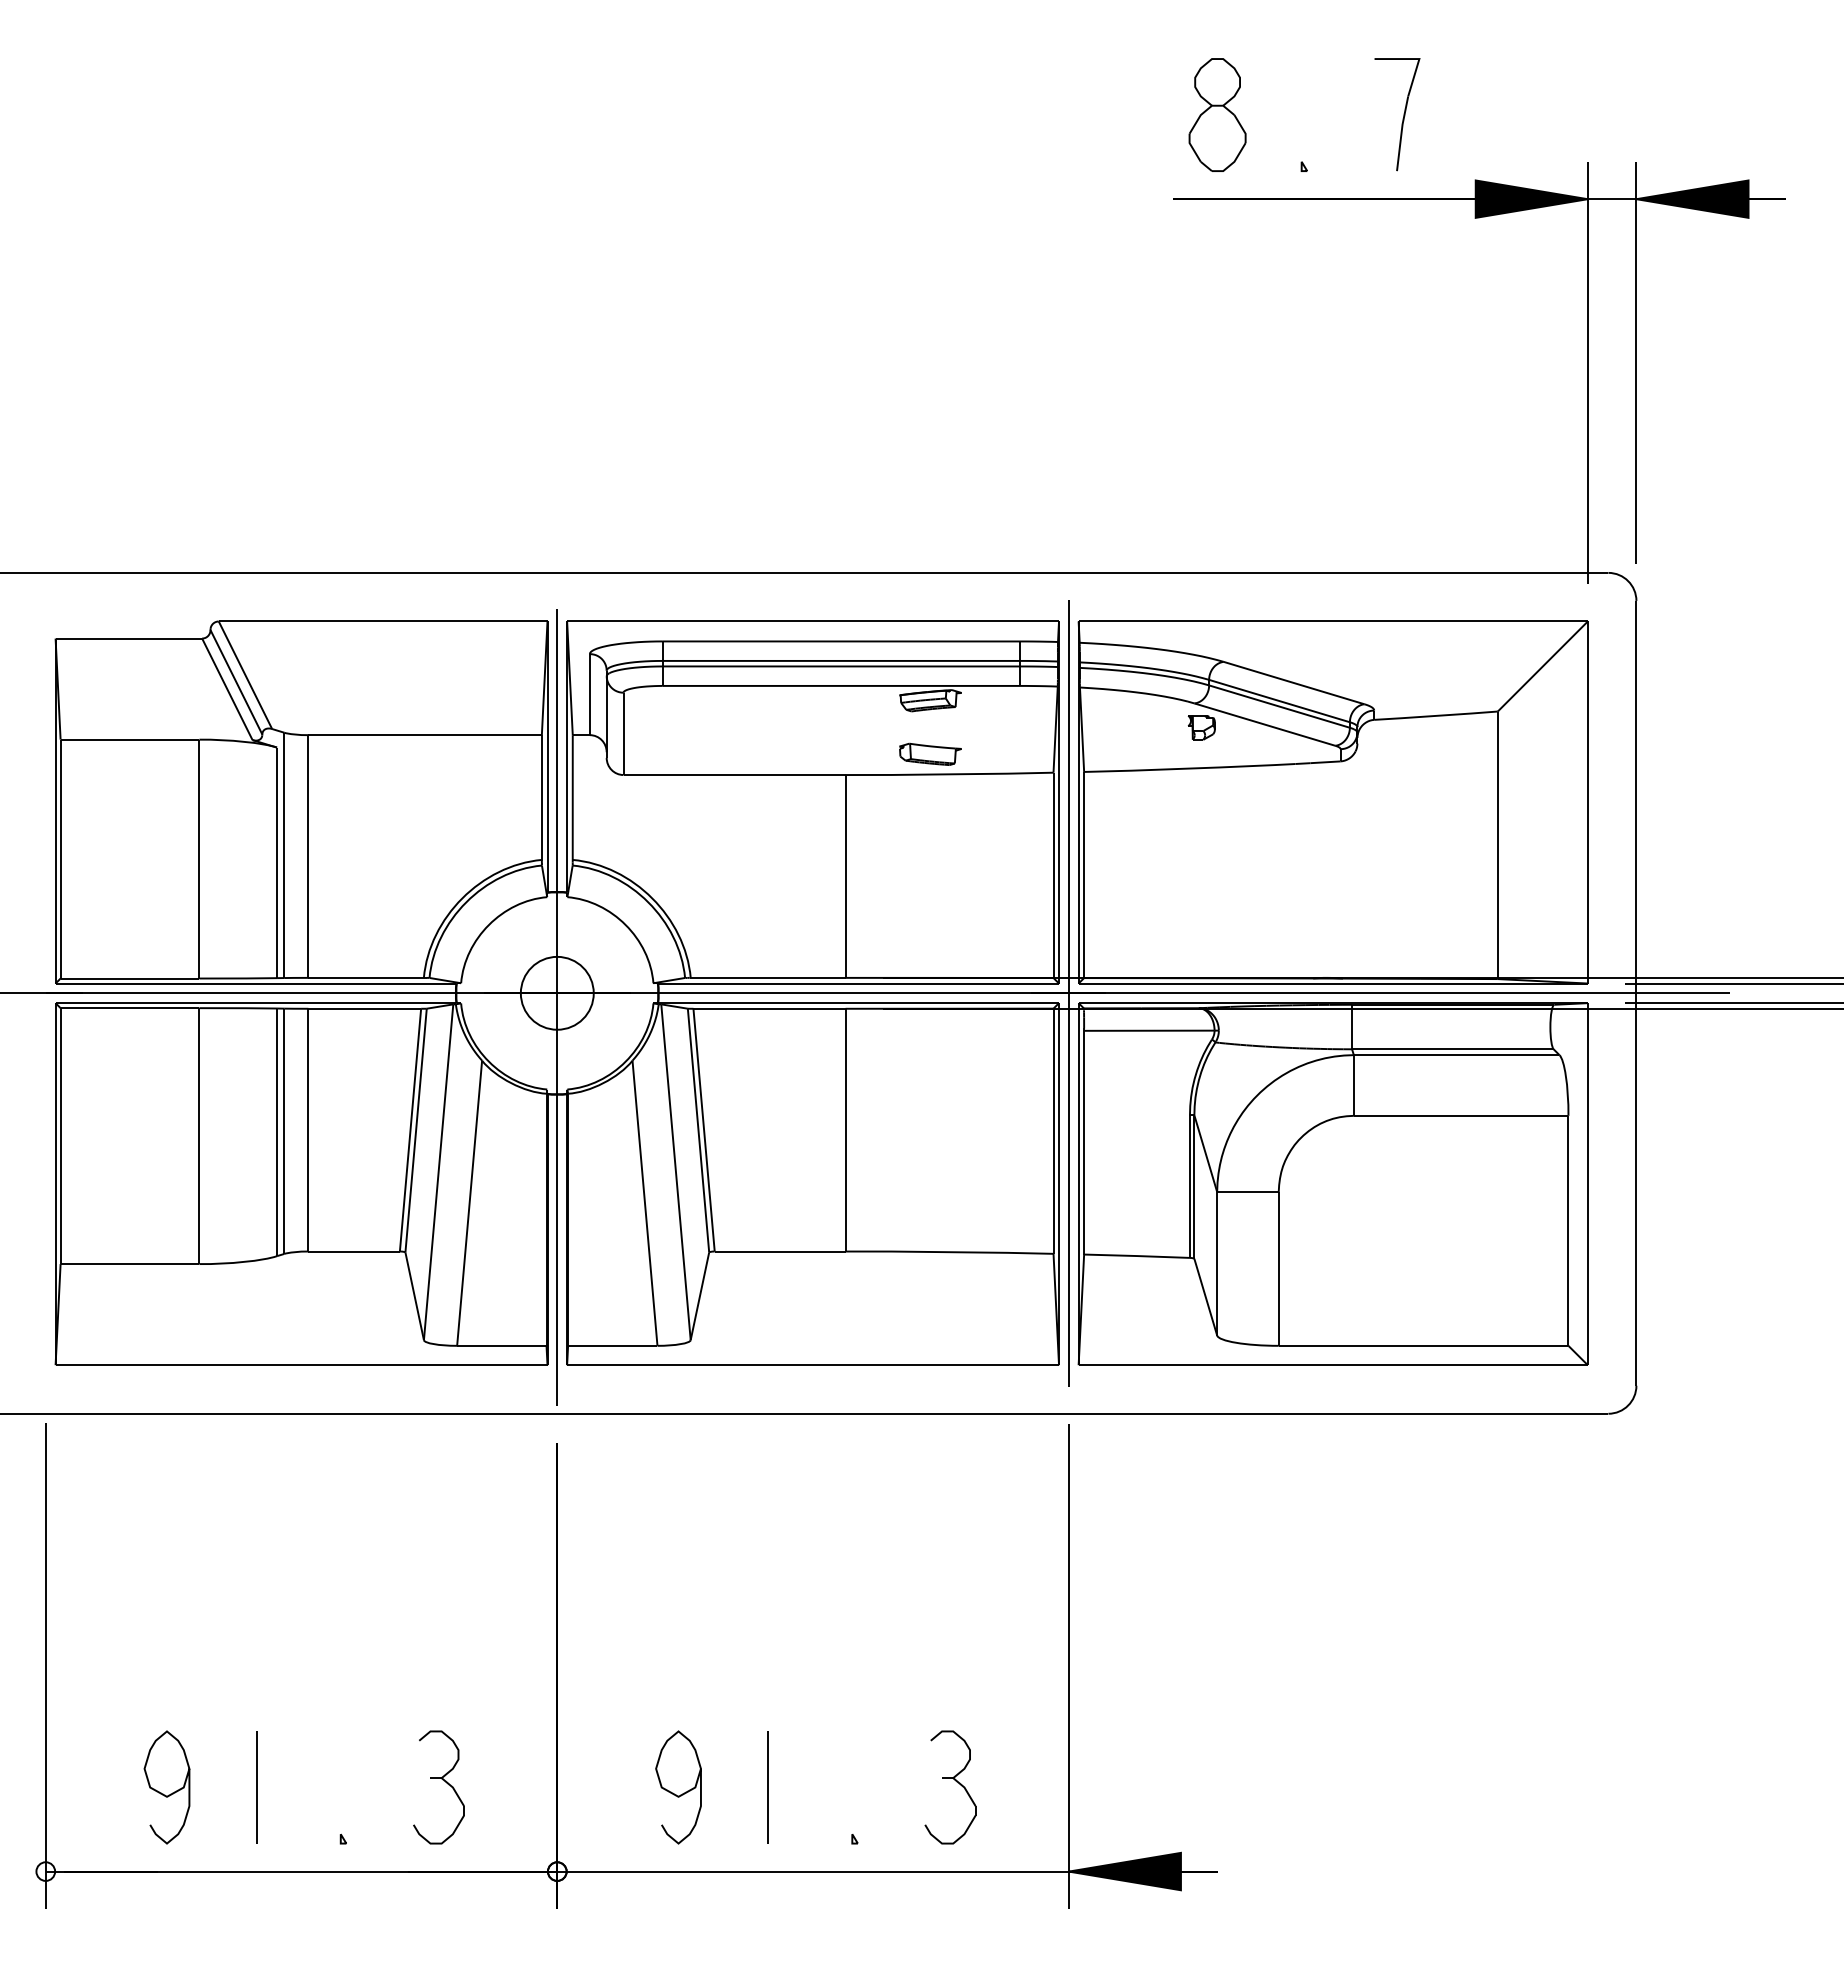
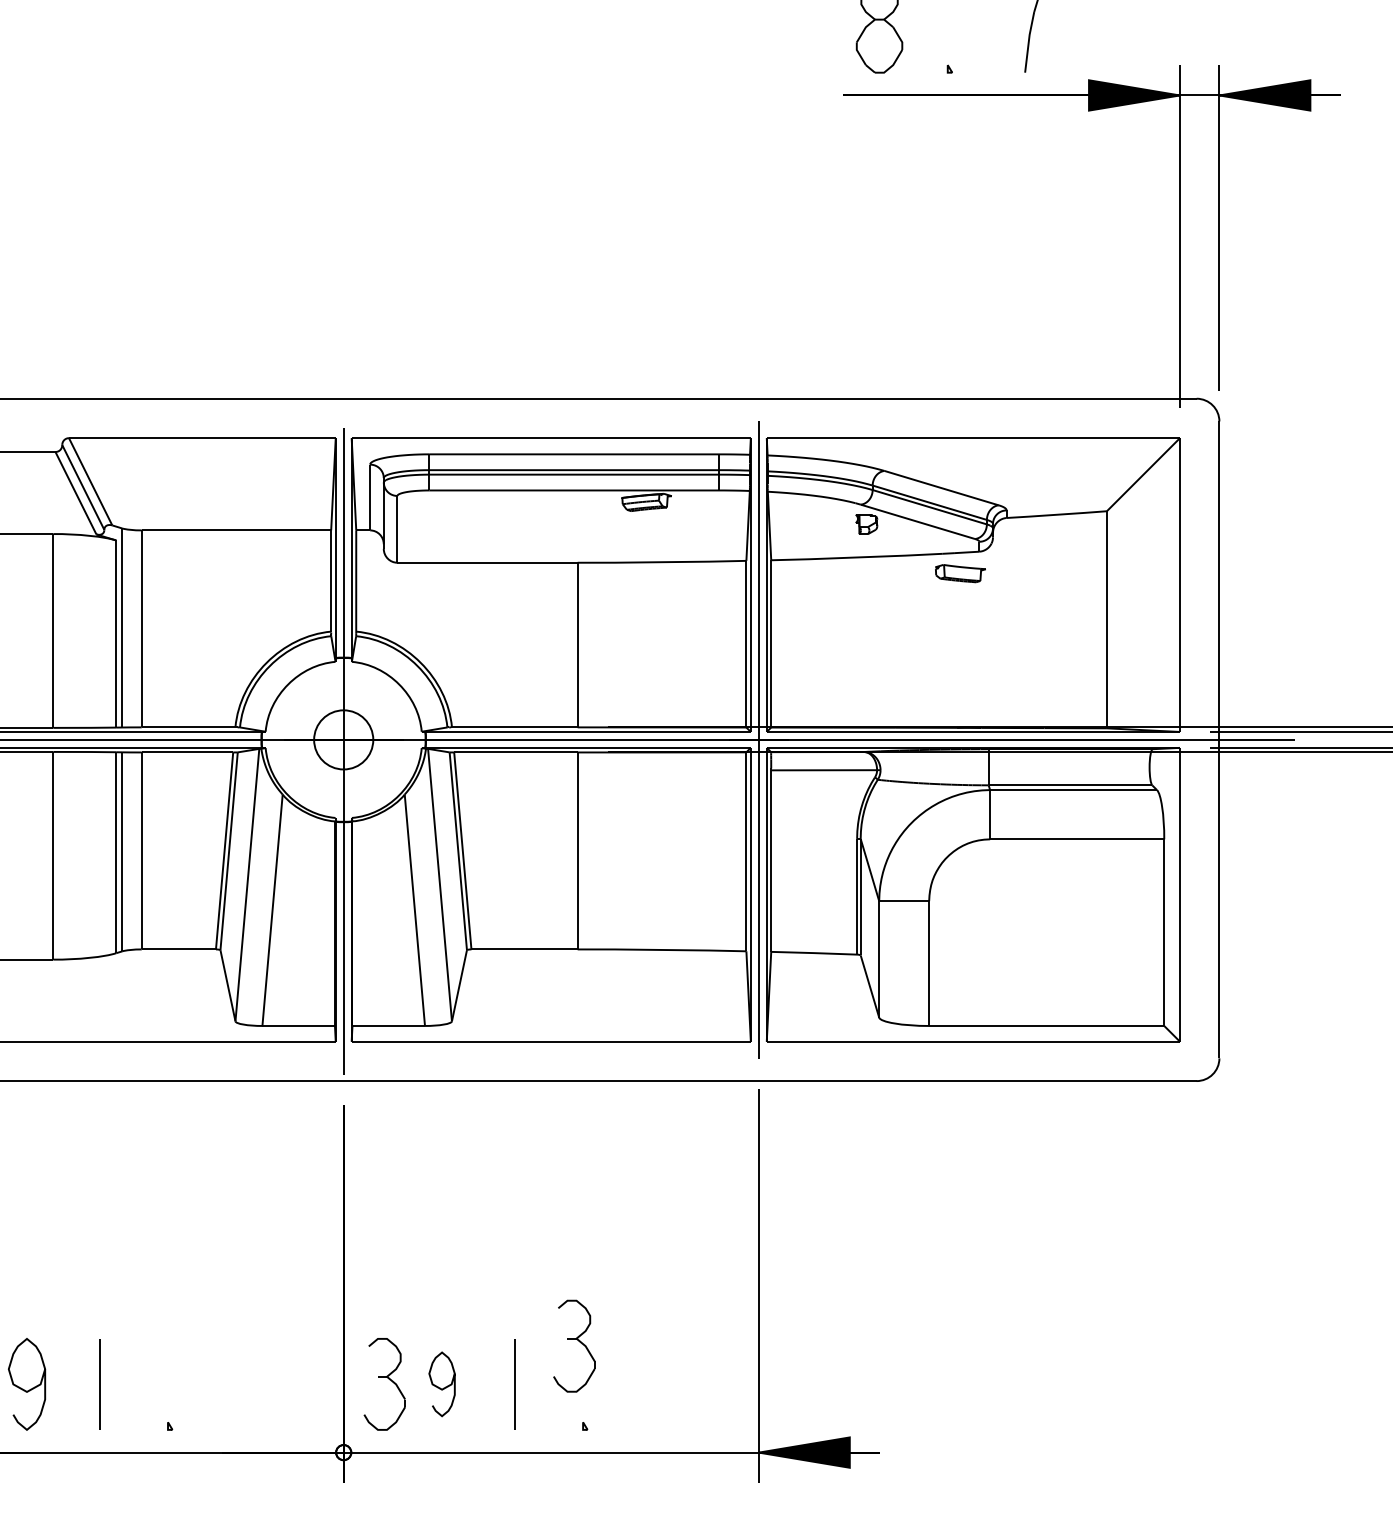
part: (930, 753) -> (960, 572), moved
part: (442, 1780) -> (387, 1378), moved
part: (955, 1781) -> (578, 1341), moved
part: (678, 1787) -> (442, 1384), size x0.7

